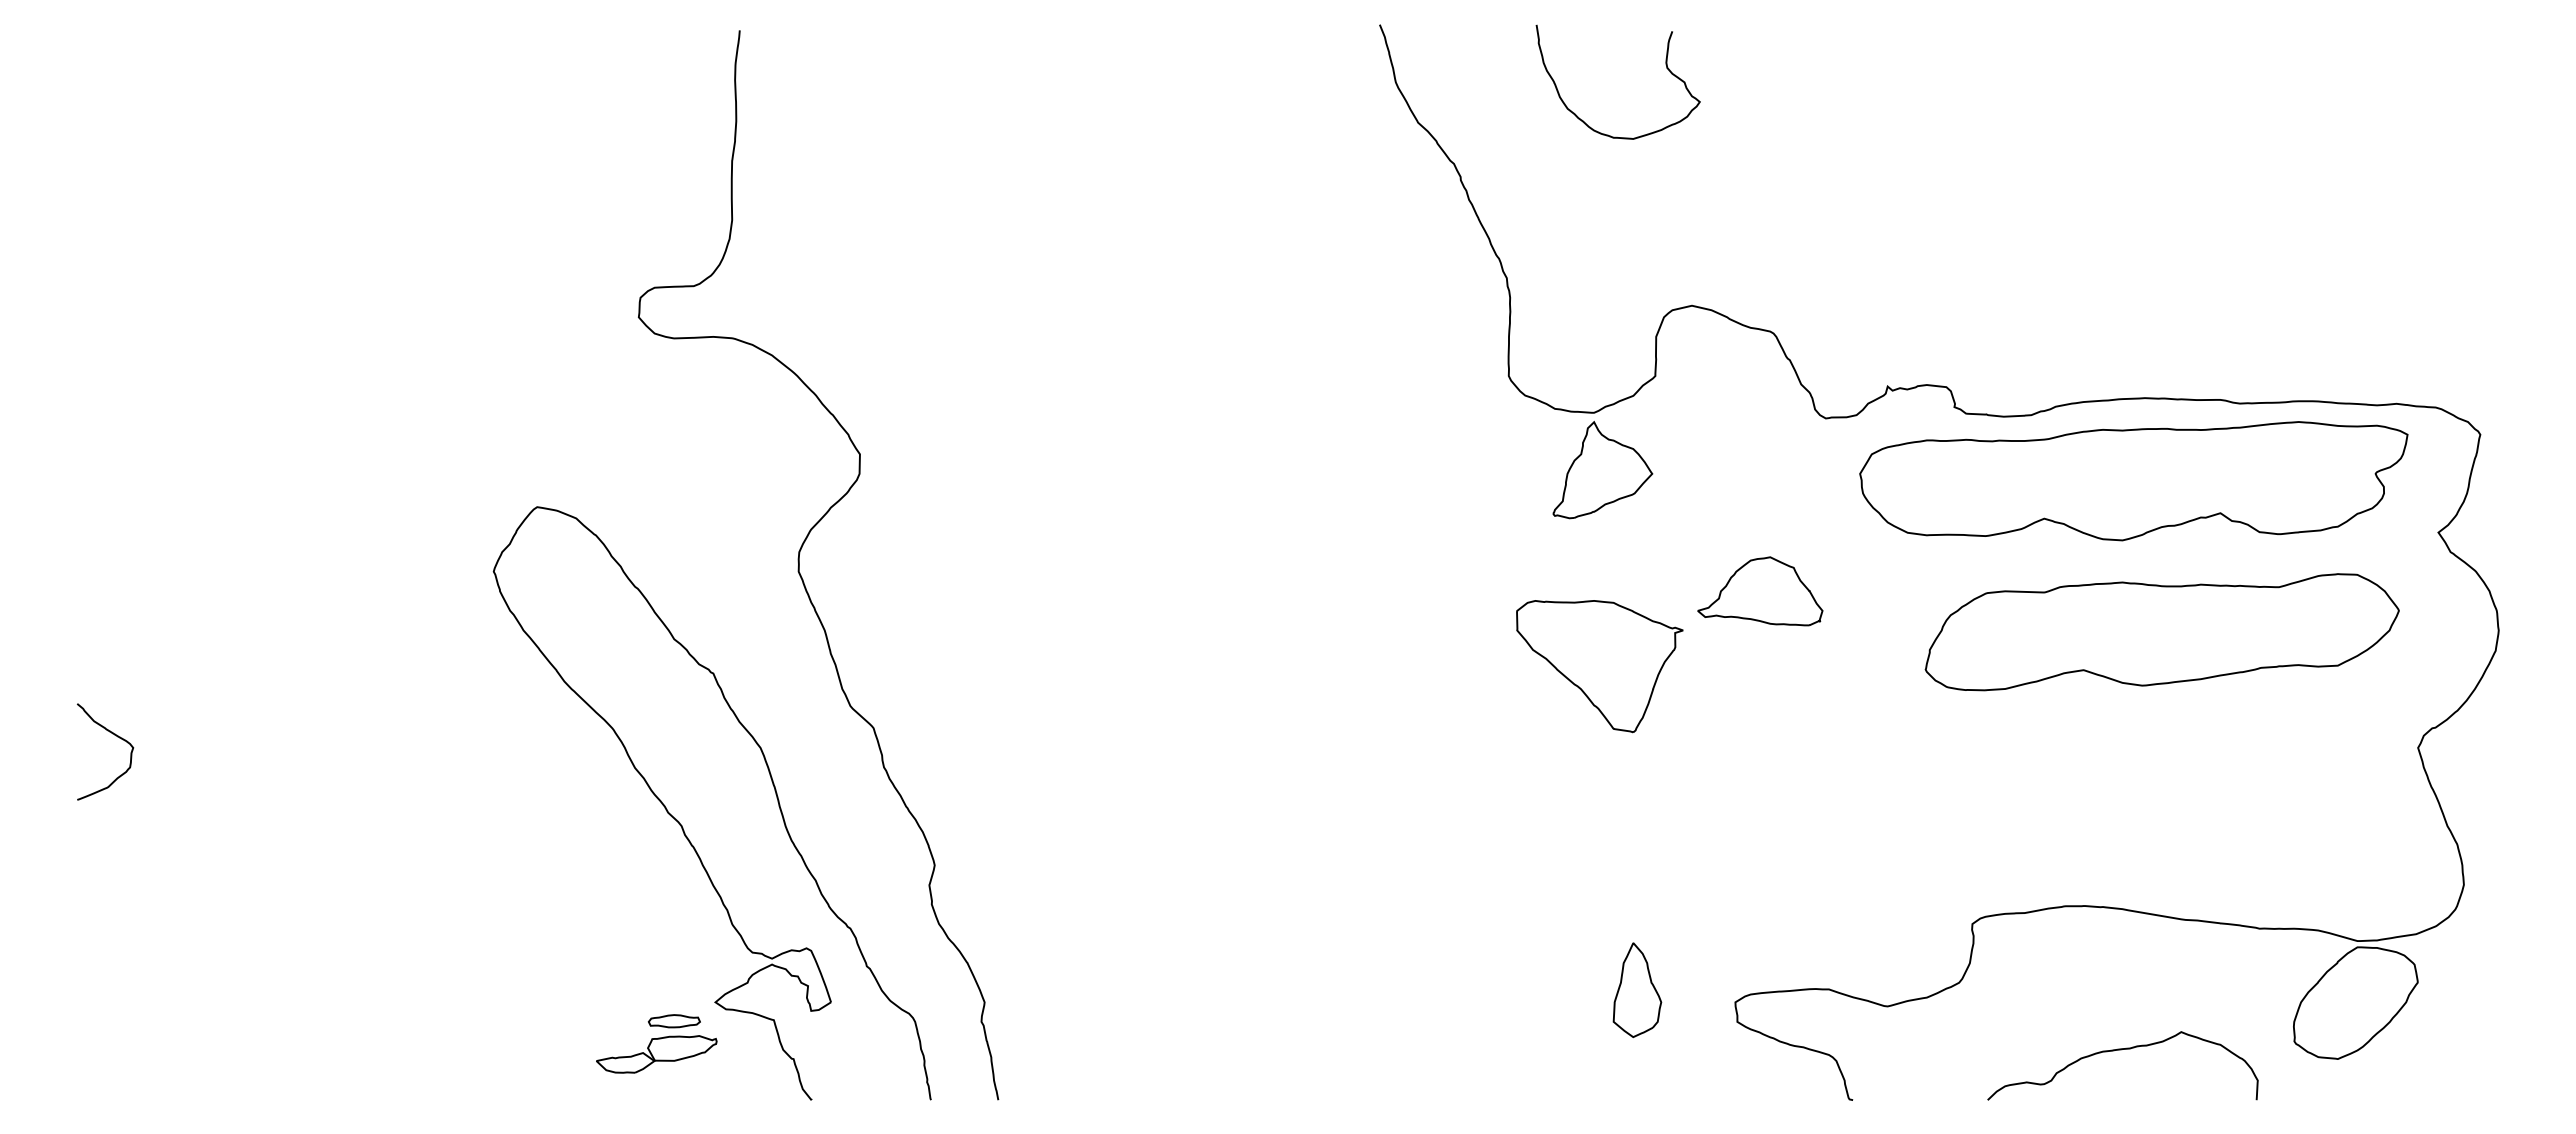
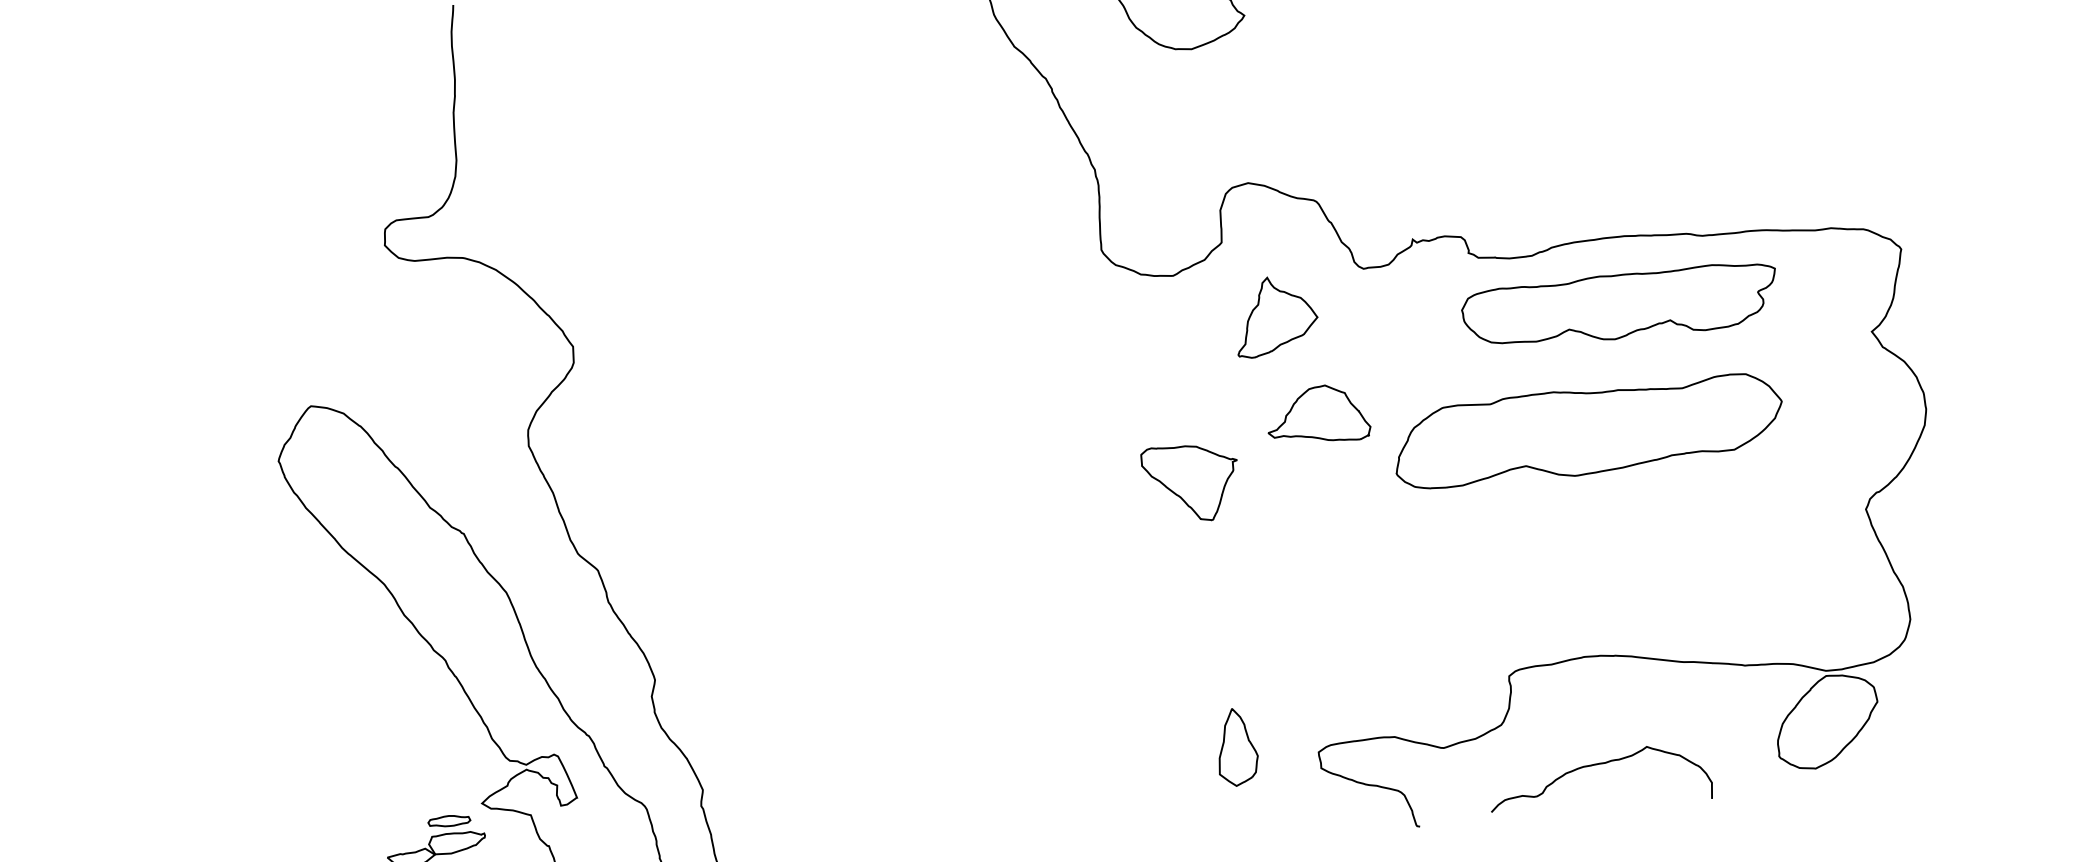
part: (1602, 470) -> (1276, 317), moved
part: (2133, 481) -> (1619, 305), size x0.7
part: (2161, 632) -> (1588, 431), moved
part: (1599, 666) -> (1190, 483), size x0.7
curve: (2121, 1050) -> (1598, 764), moved

